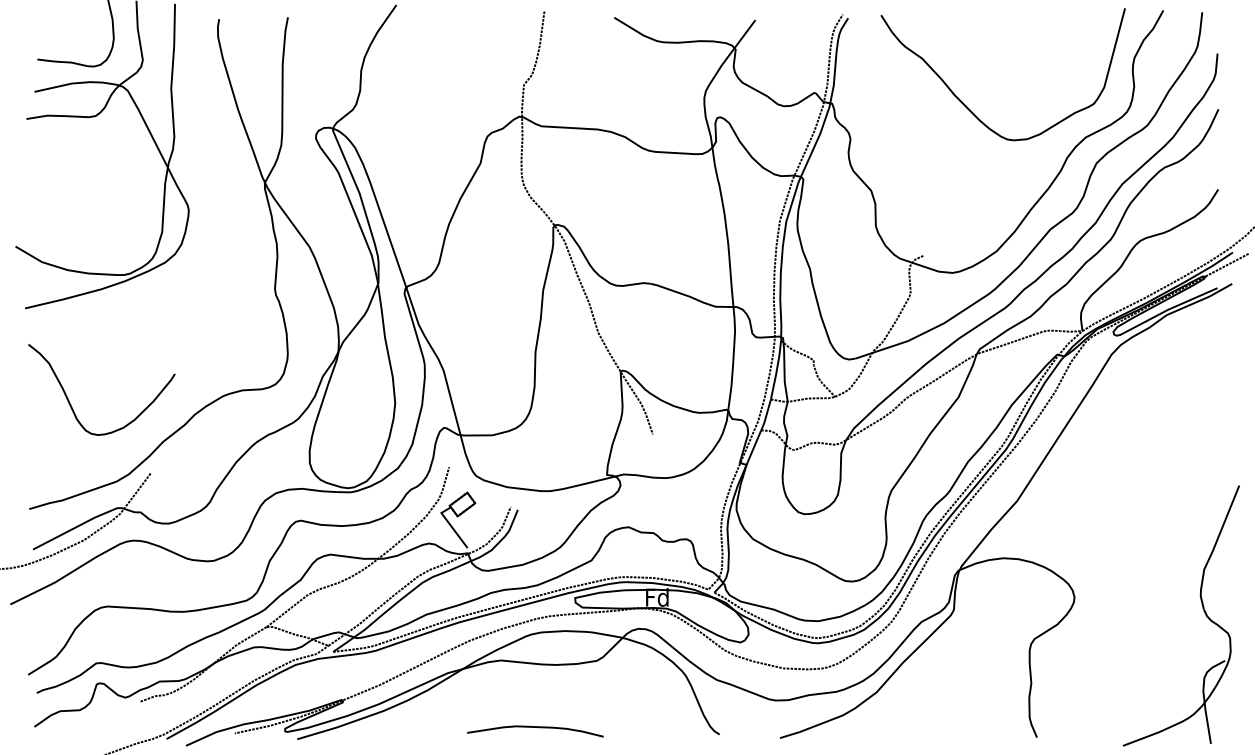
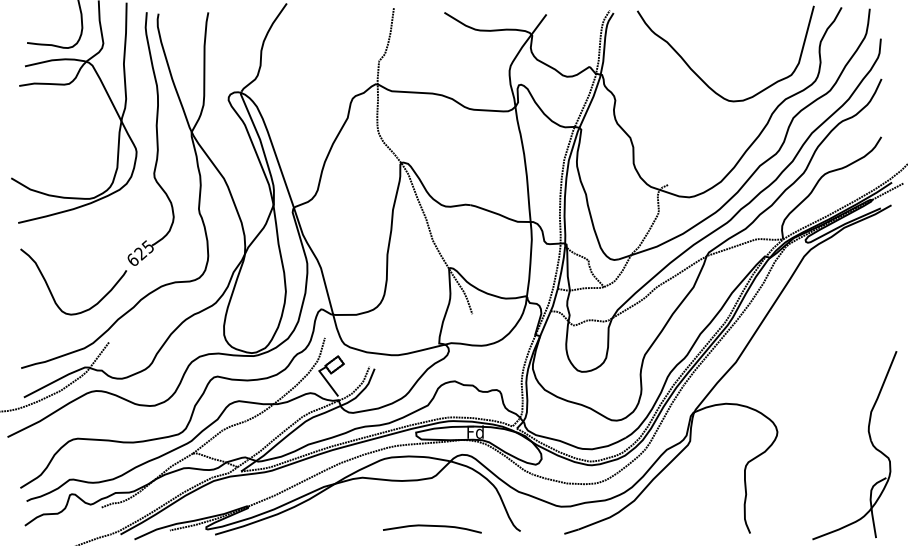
part: (208, 191) -> (150, 138), added
curve: (535, 727) -> (432, 526), moved

